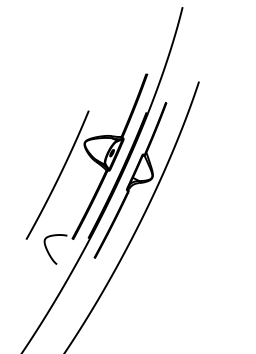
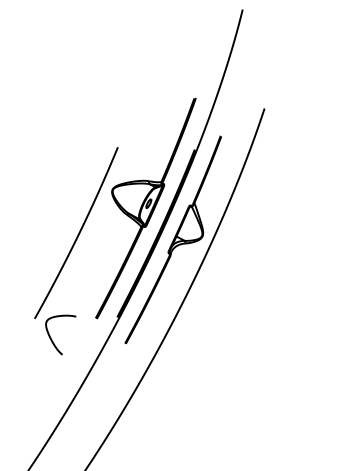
curve: (49, 252) -> (52, 339), moved

